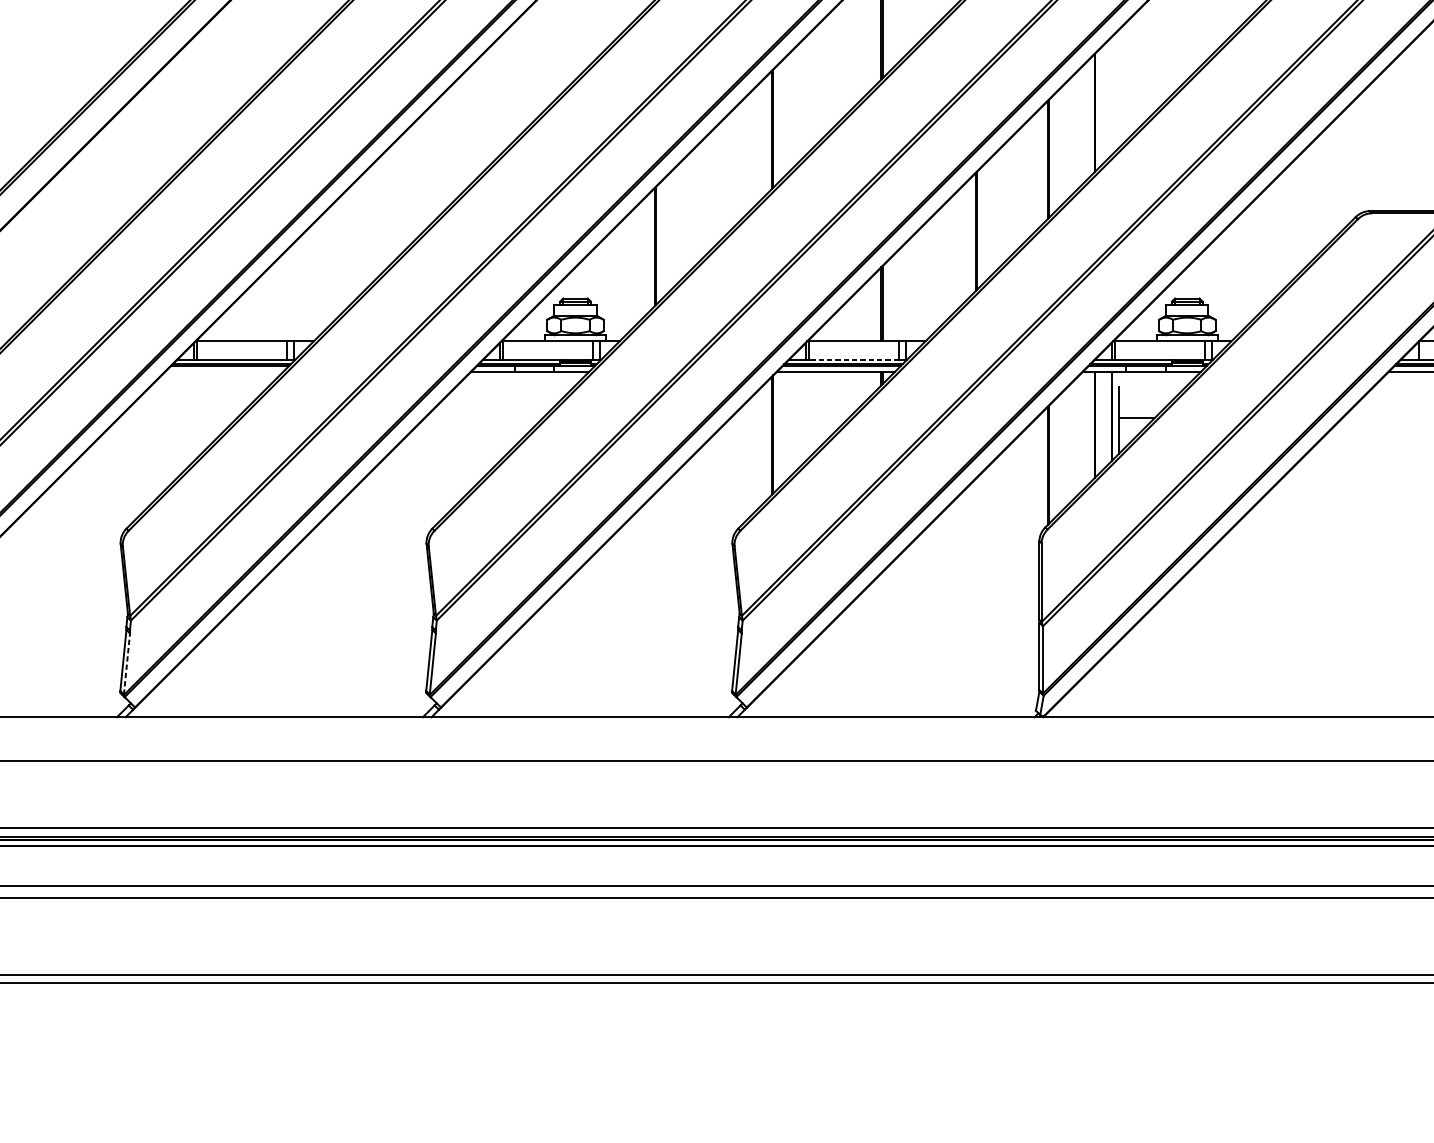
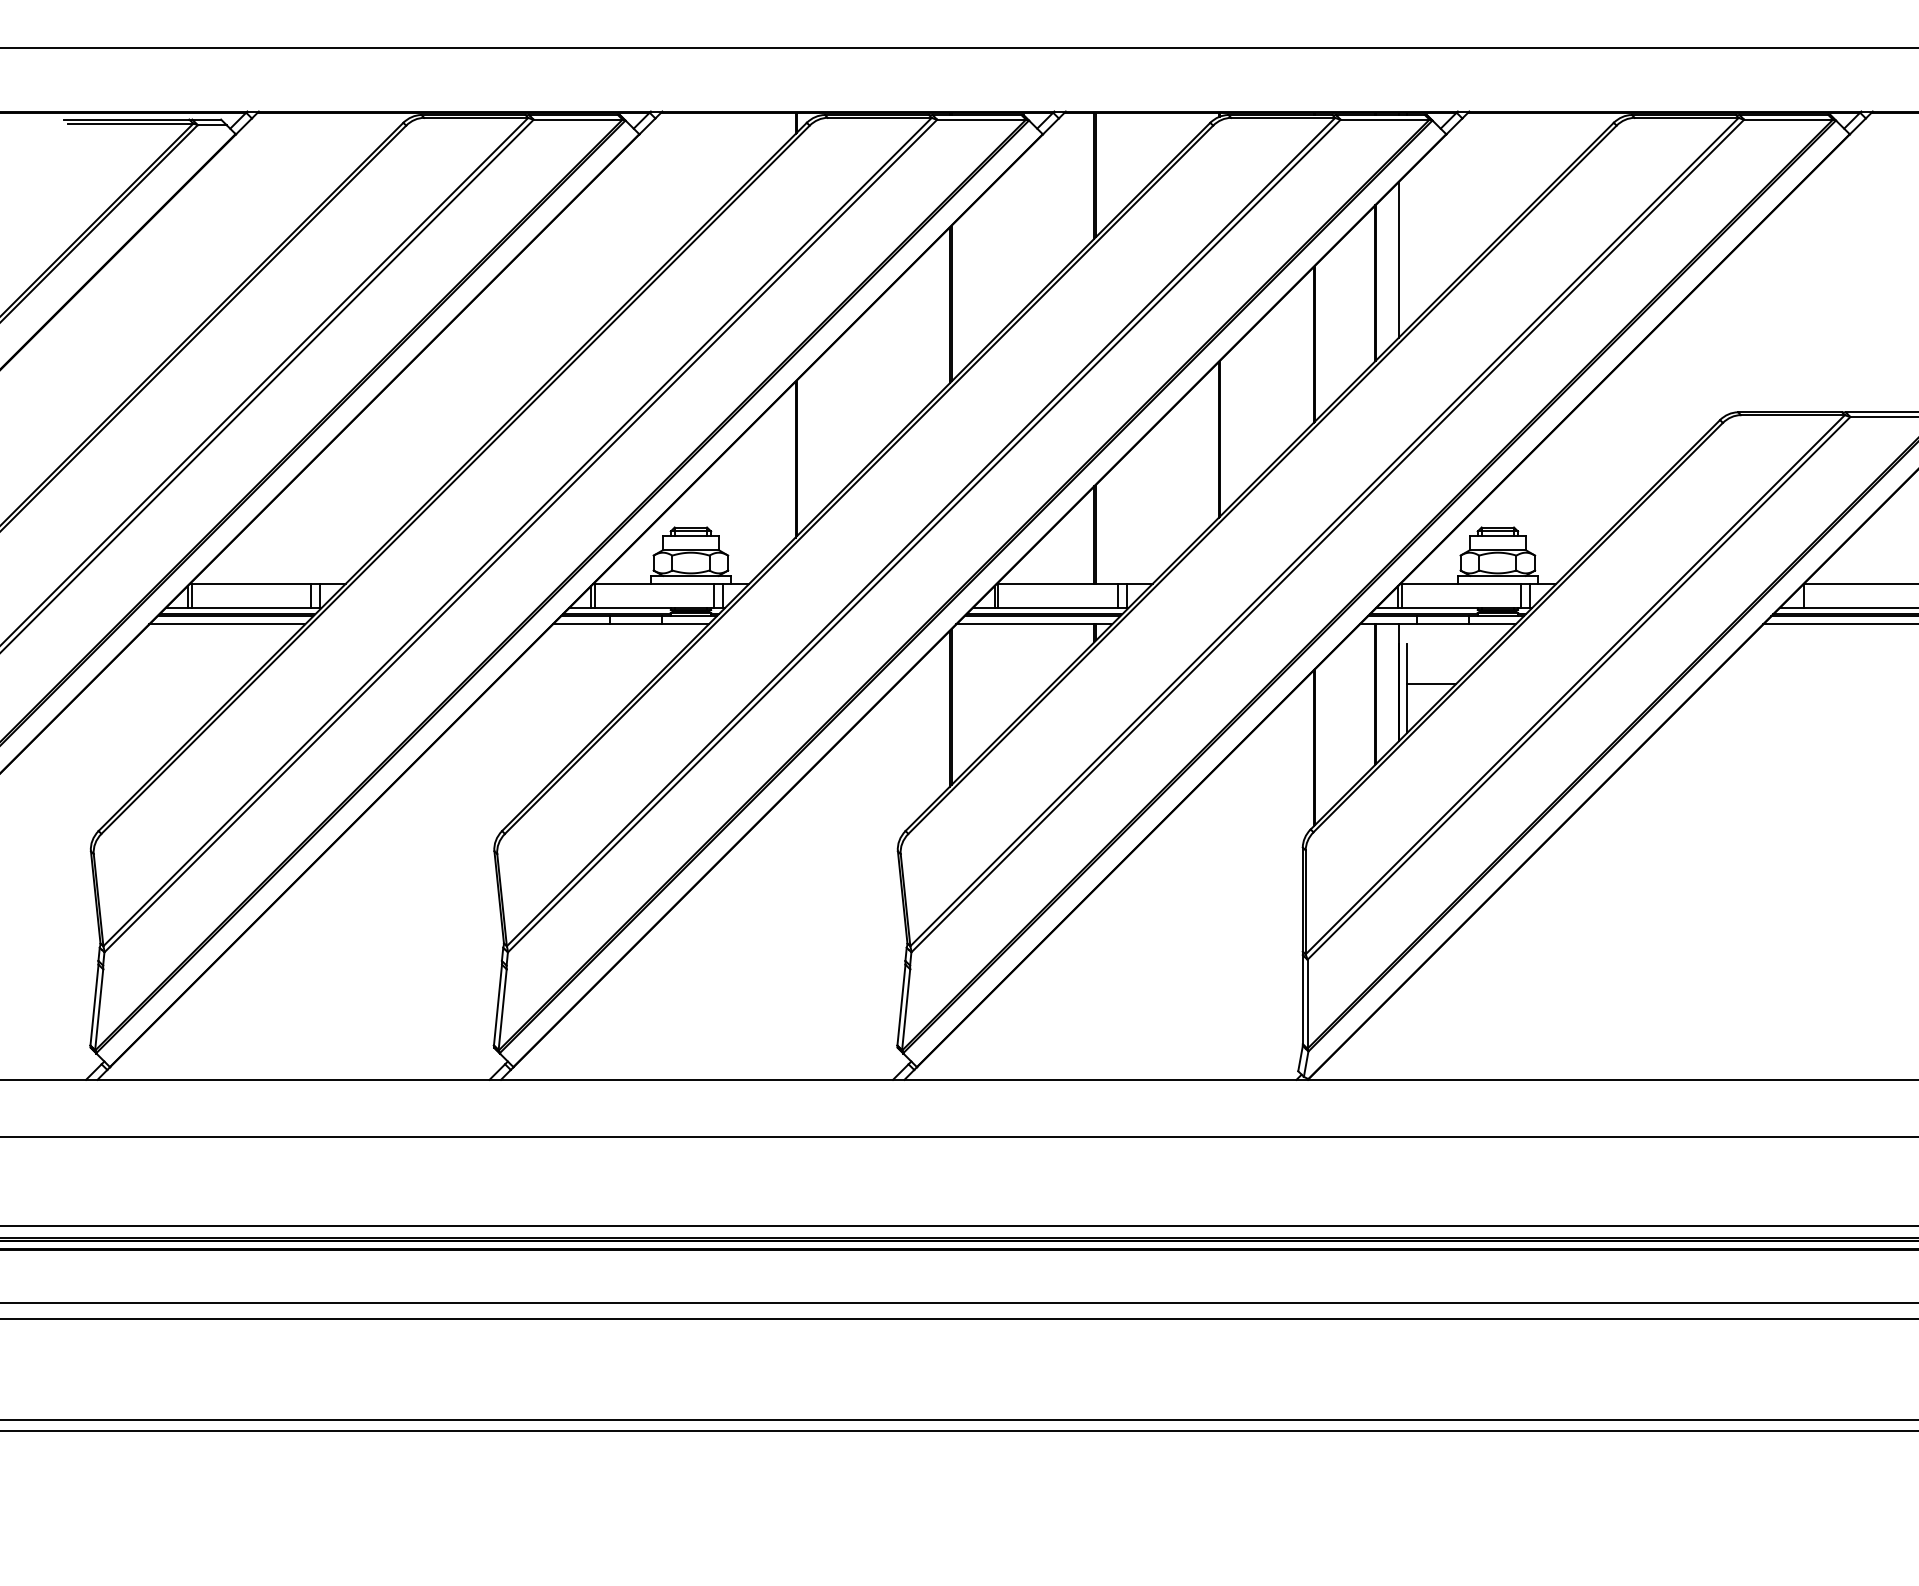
line: (1111, 95) -> (1398, 259), added
line: (854, 359) -> (1058, 608), dashed -> solid
line: (224, 372) -> (227, 624), added
line: (127, 663) -> (99, 1009), dashed -> solid

